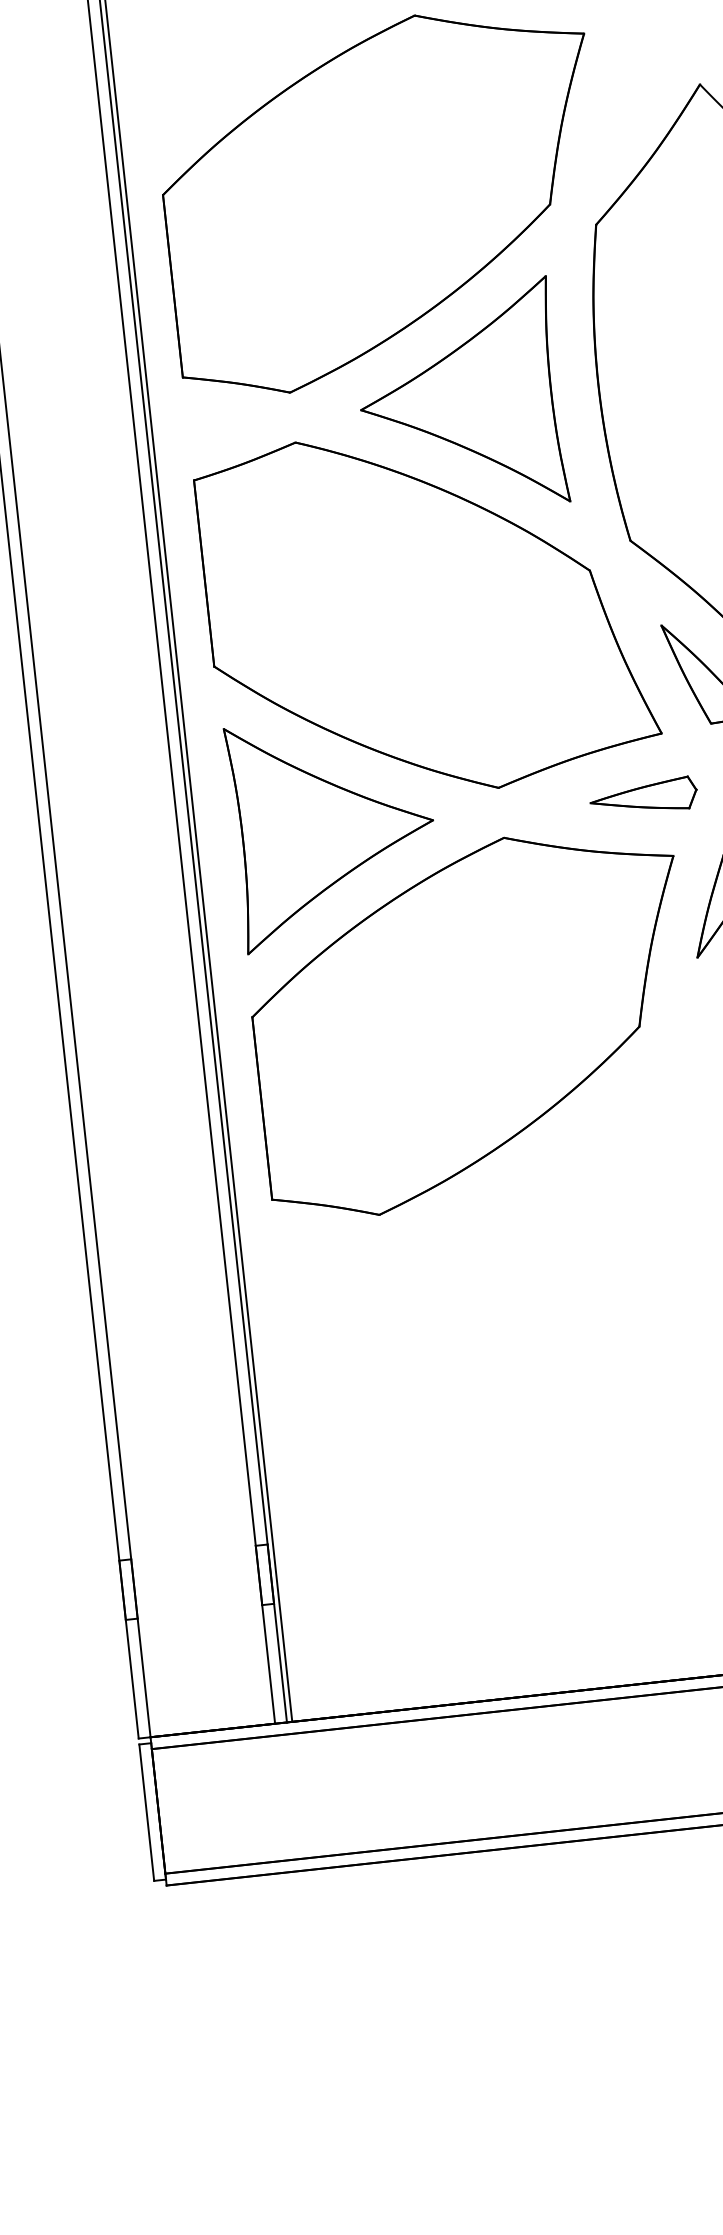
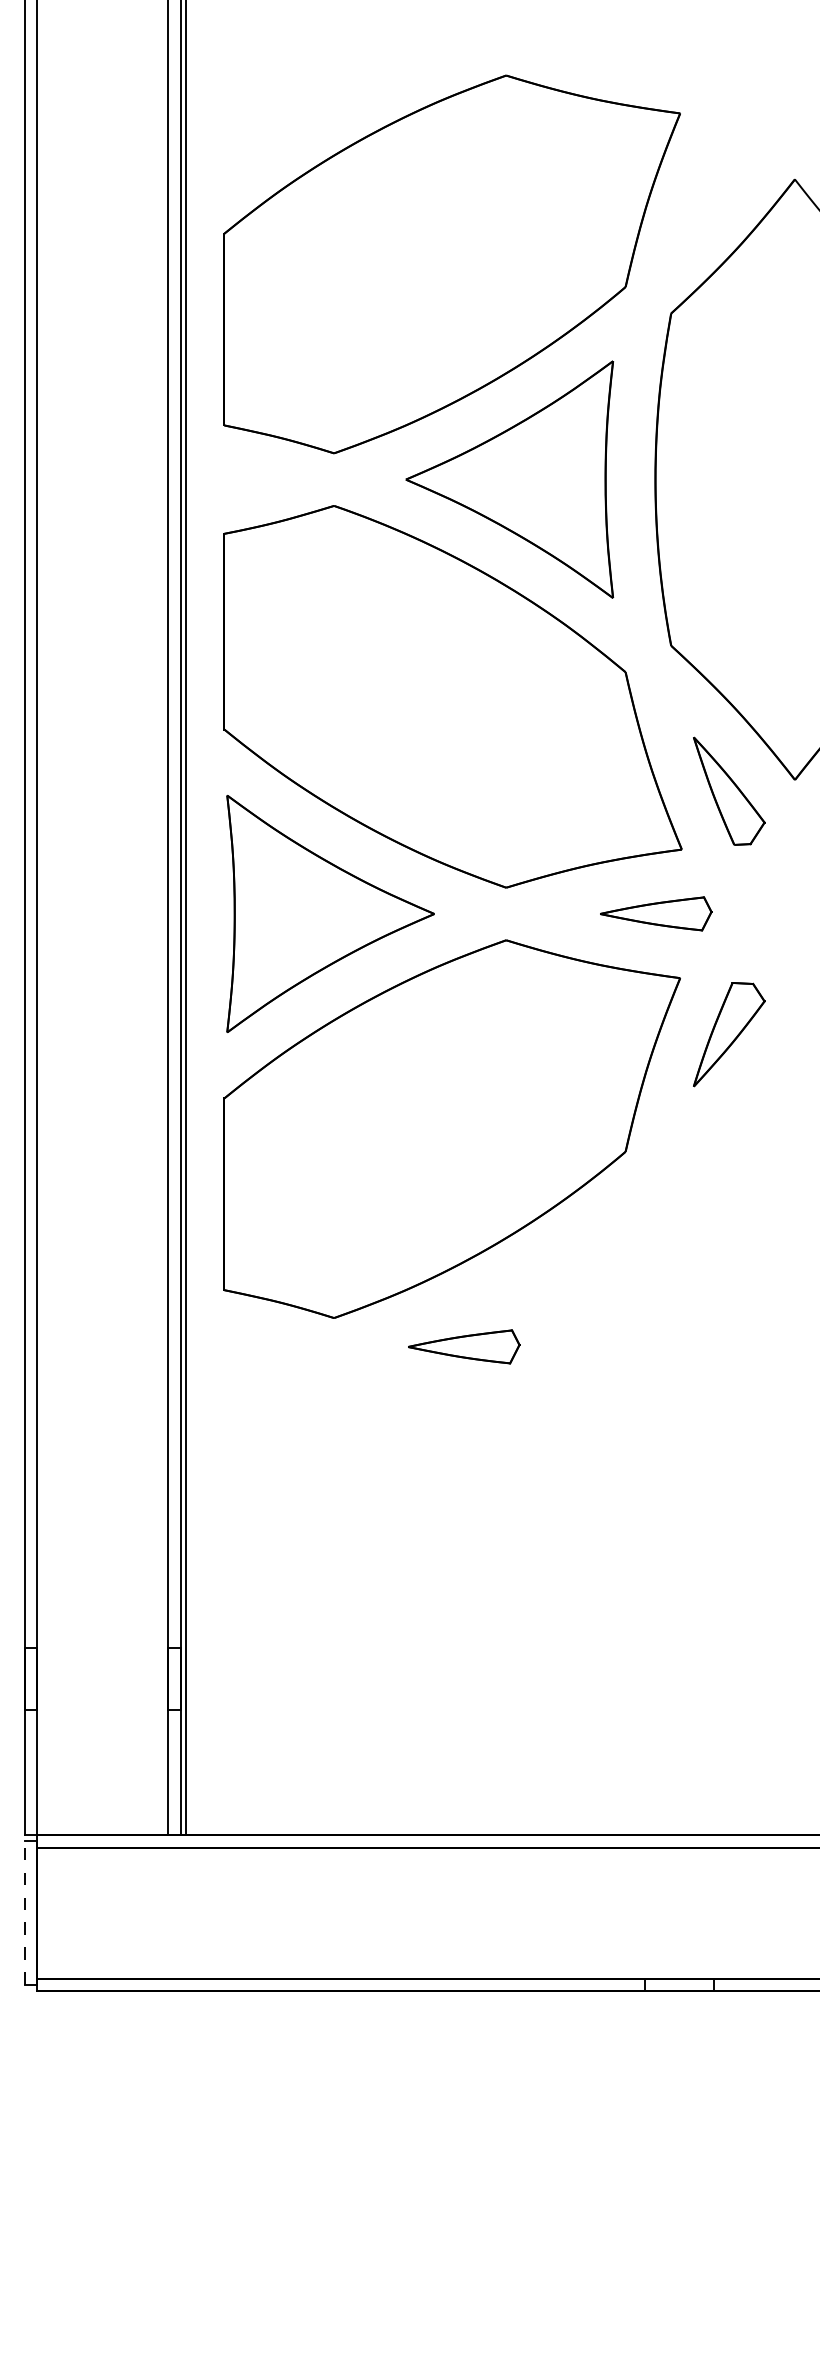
part: (506, 1228) -> (464, 1346), added
line: (146, 1813) -> (24, 1913), solid -> dashed

